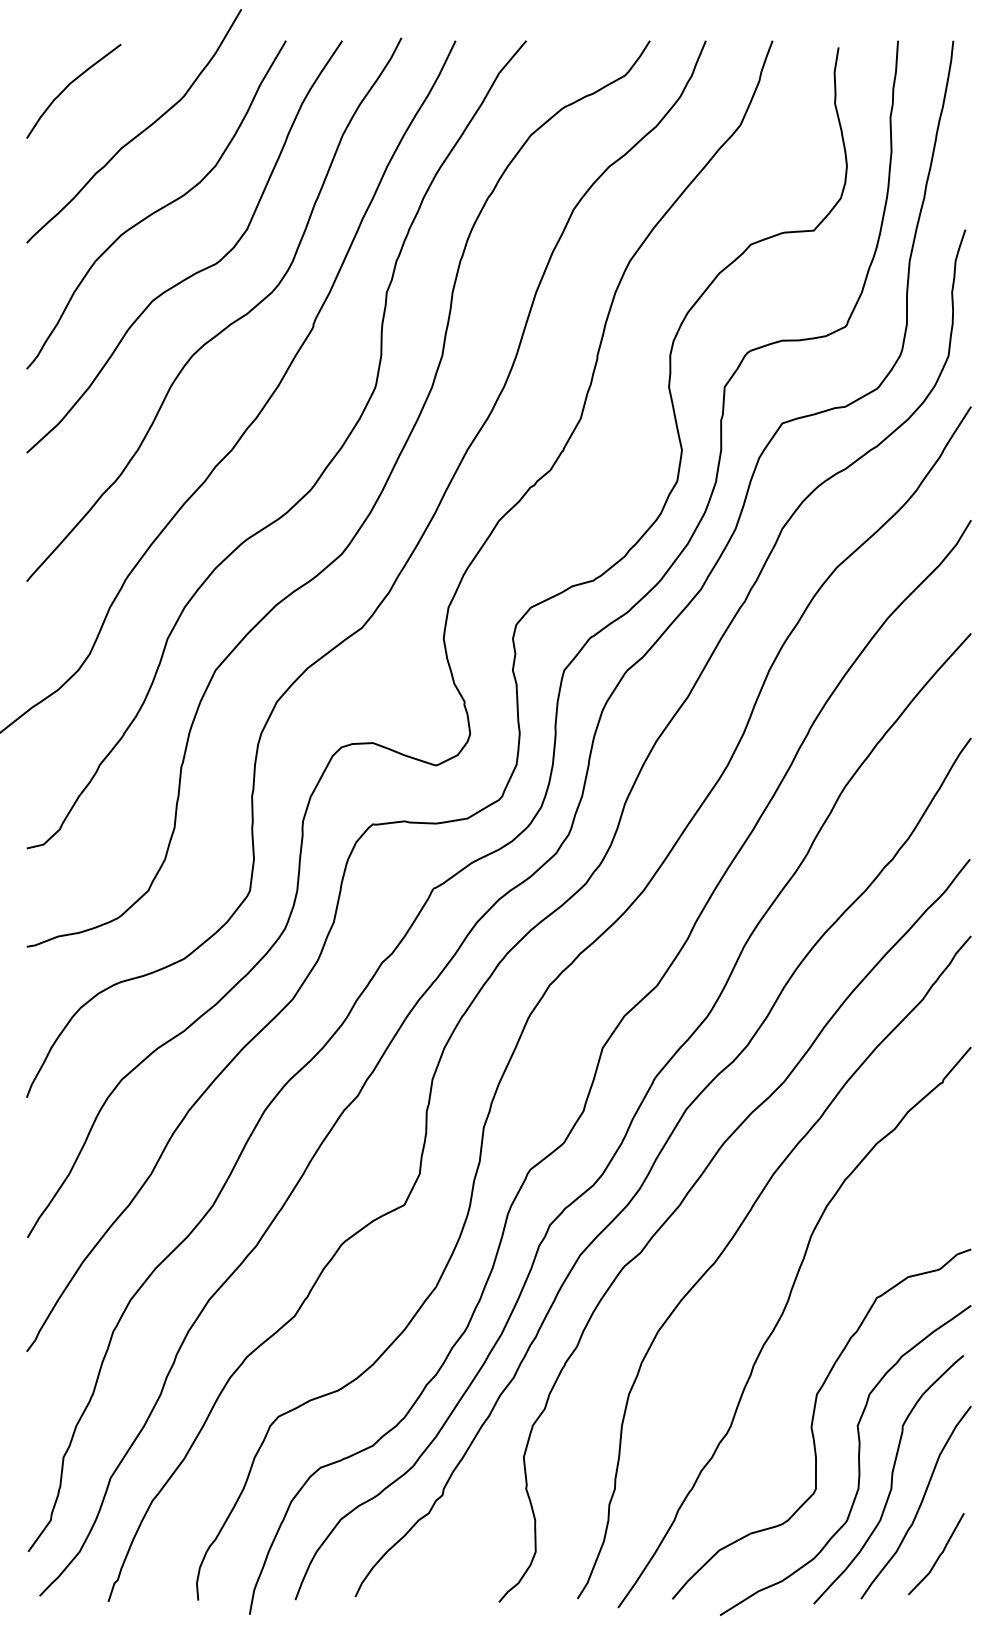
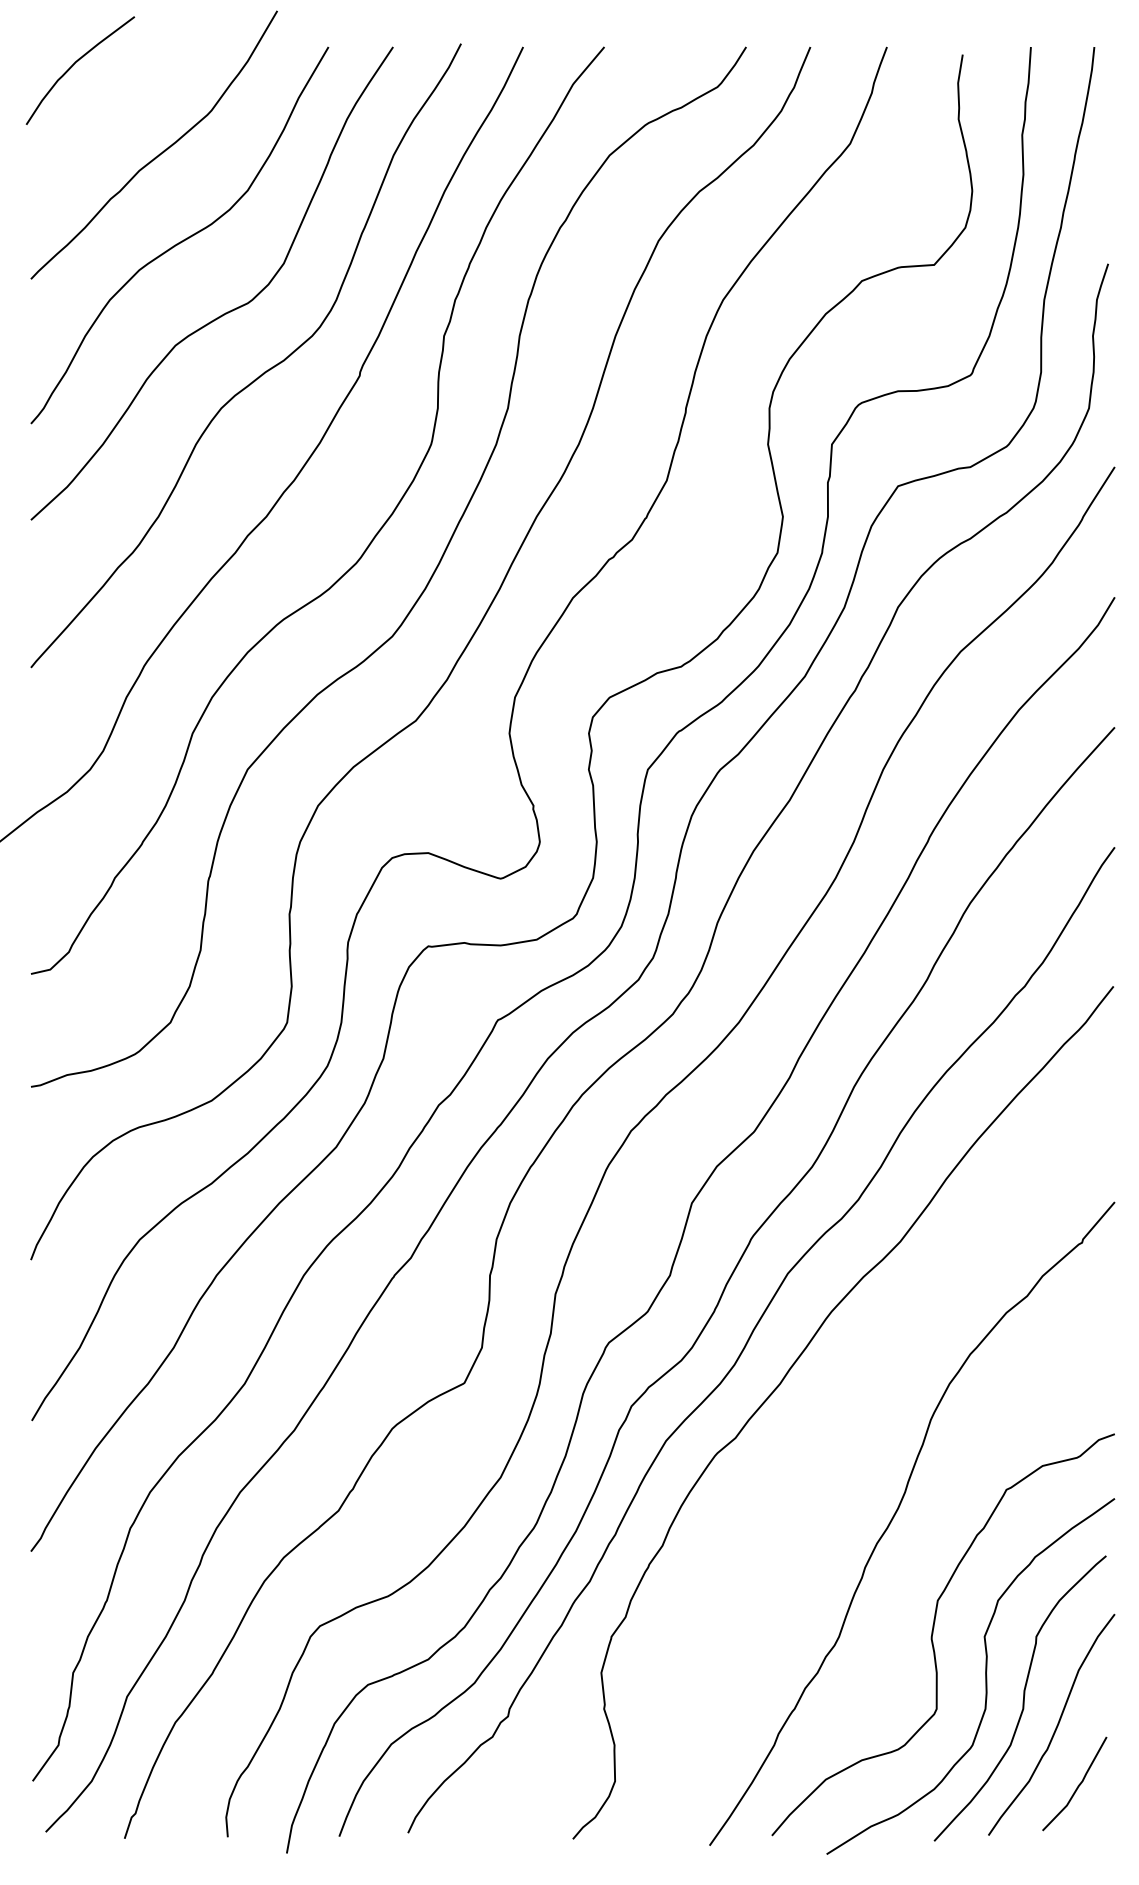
curve: (69, 85) -> (75, 63), moved
curve: (733, 1238) -> (842, 1421), removed

